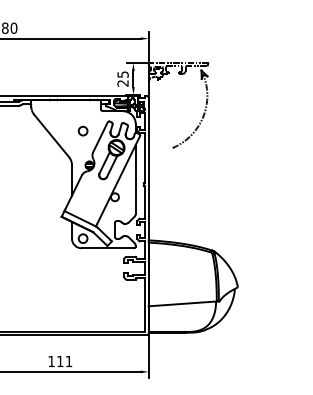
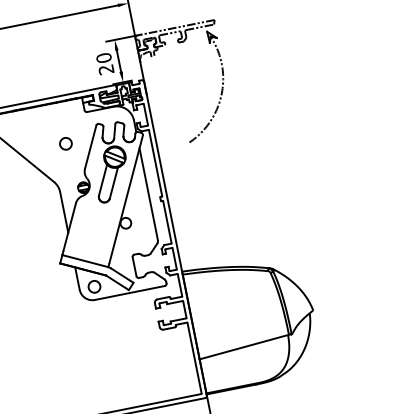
text: (122, 74) -> (103, 58), 25 -> 20

